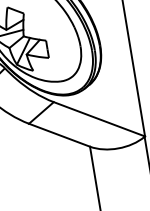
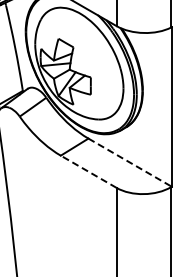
line: (99, 119) -> (130, 162), solid -> dashed
line: (59, 135) -> (88, 171), solid -> dashed

